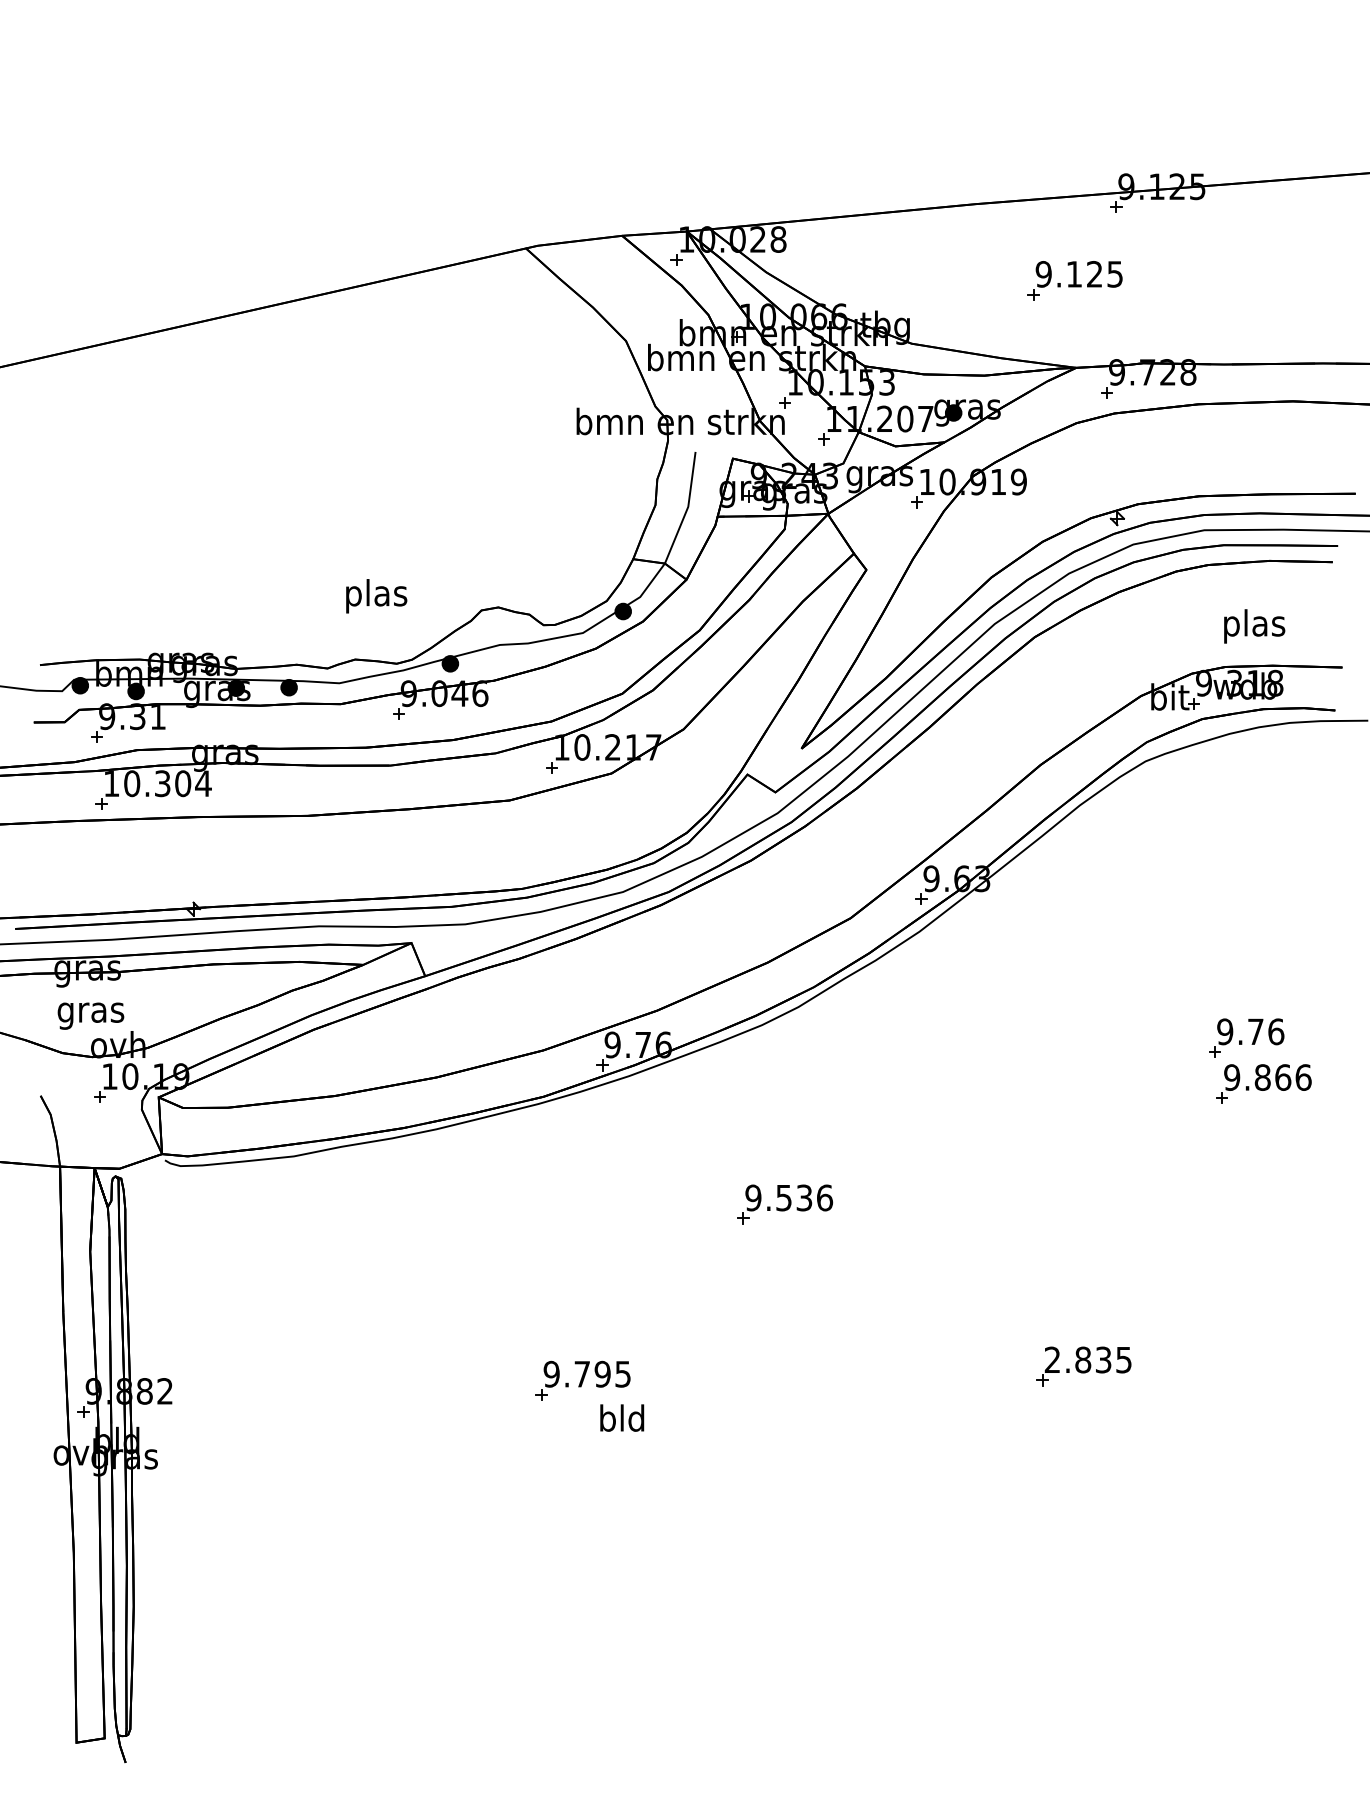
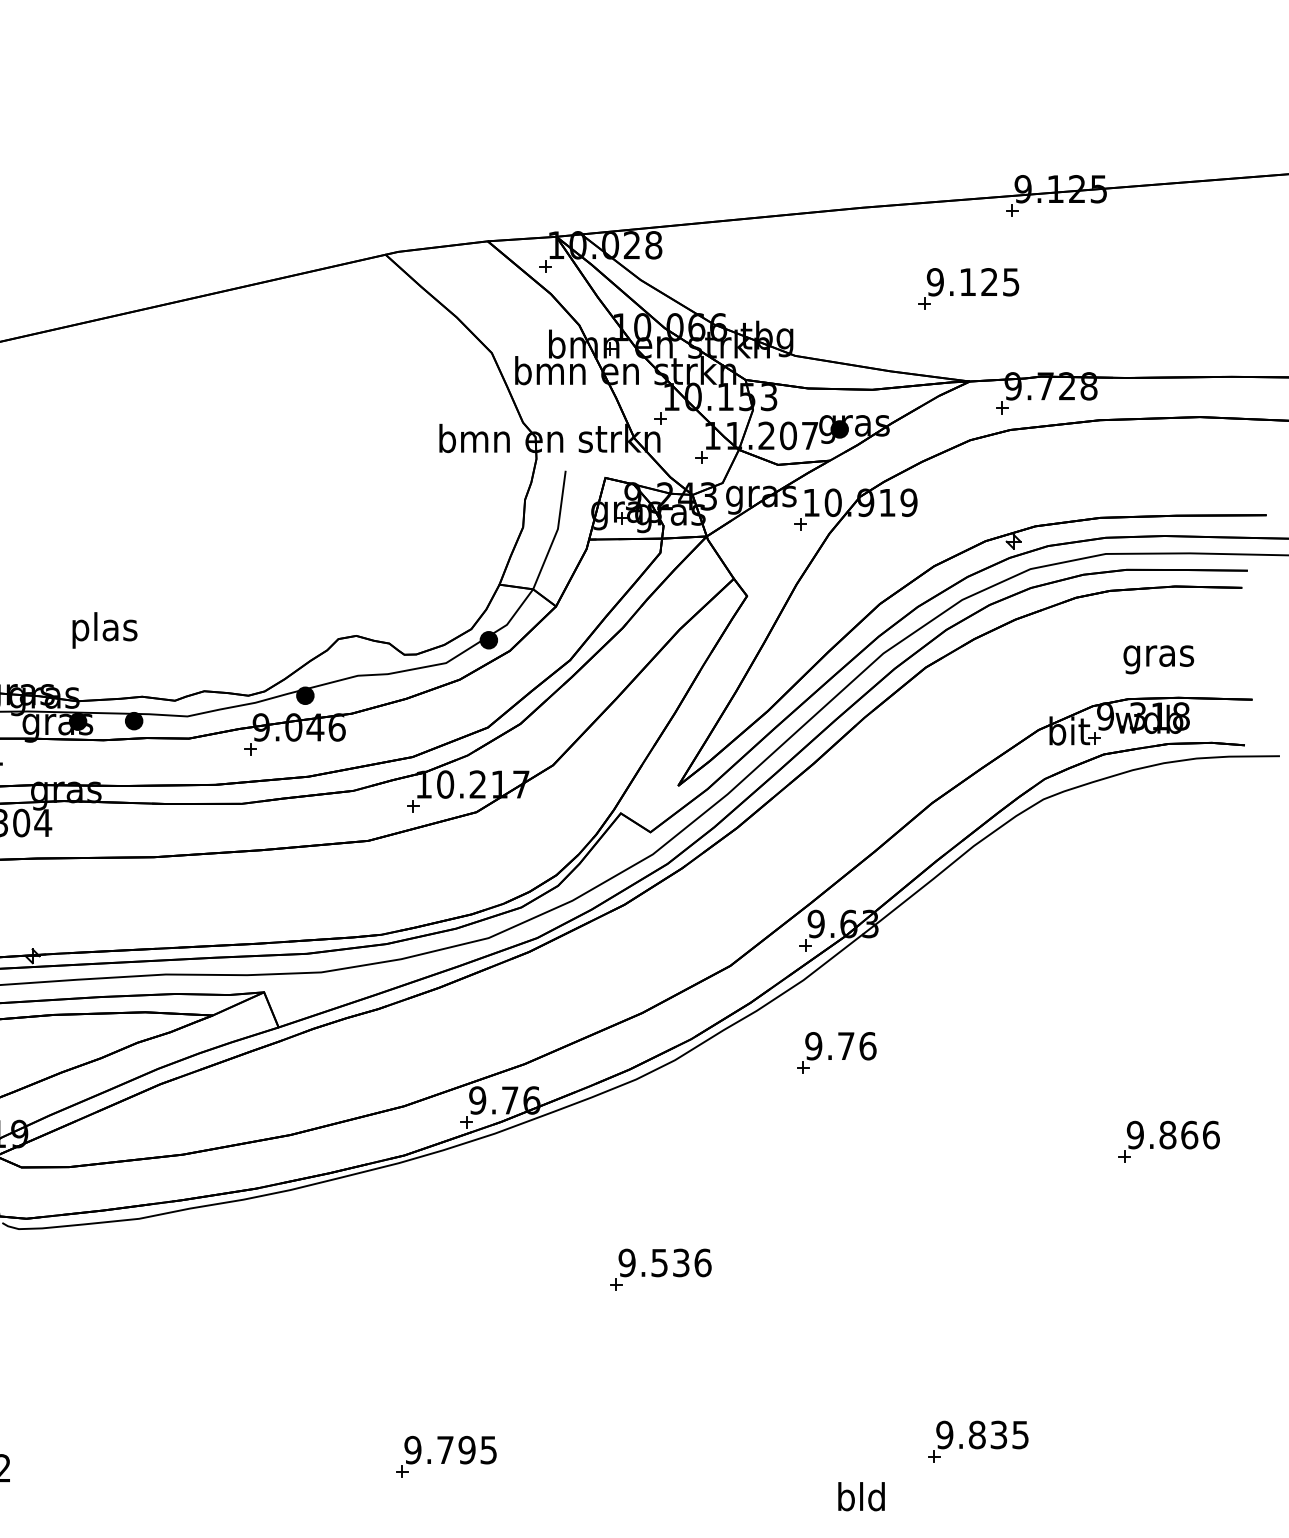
text: (376, 596) -> (104, 630), moved
text: (1254, 626) -> (1159, 656), plas -> gras
part: (1246, 1037) -> (836, 1052), moved
text: (1052, 1359) -> (944, 1434), 2.835 -> 9.835
text: (622, 1417) -> (861, 1496), moved

